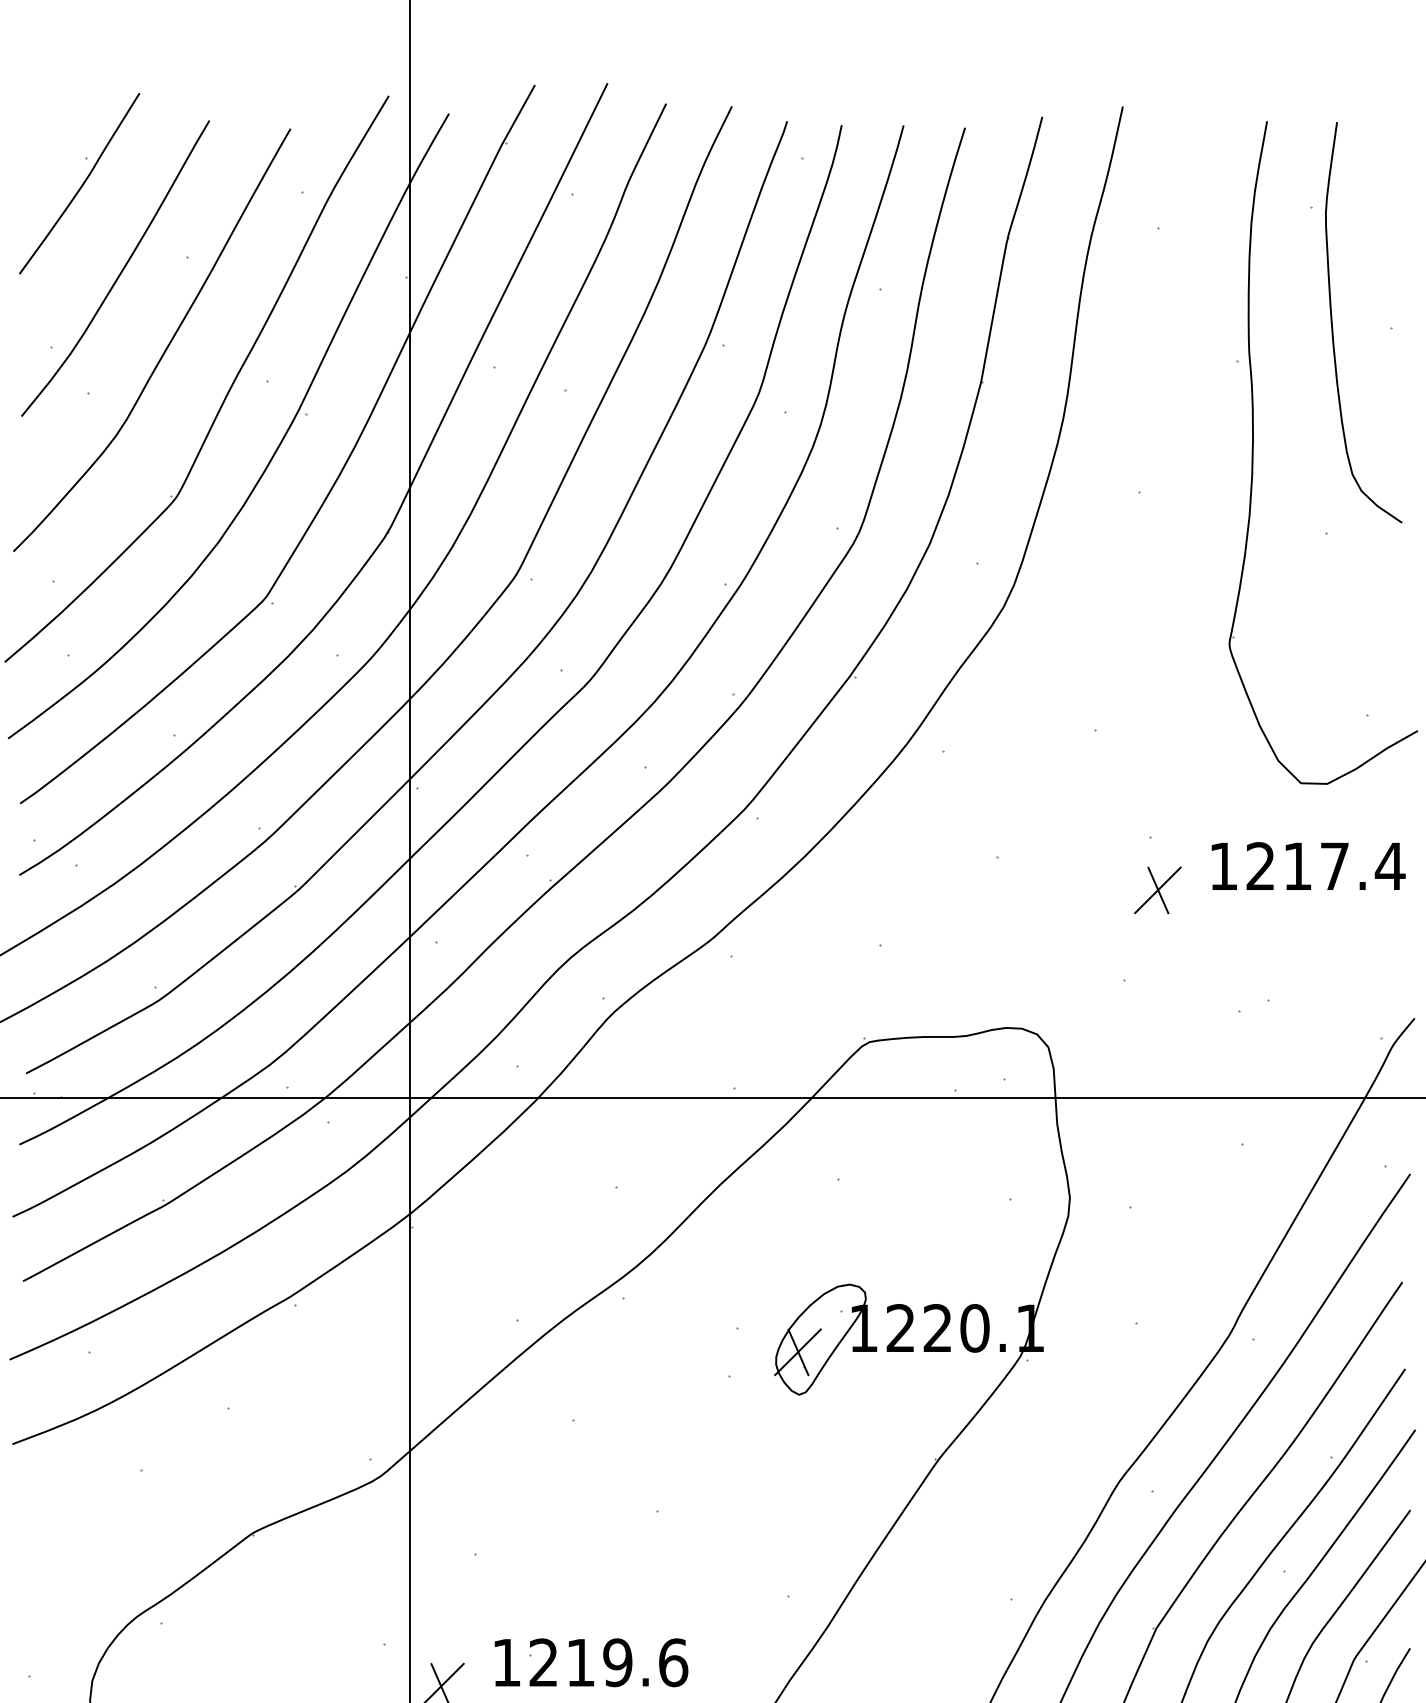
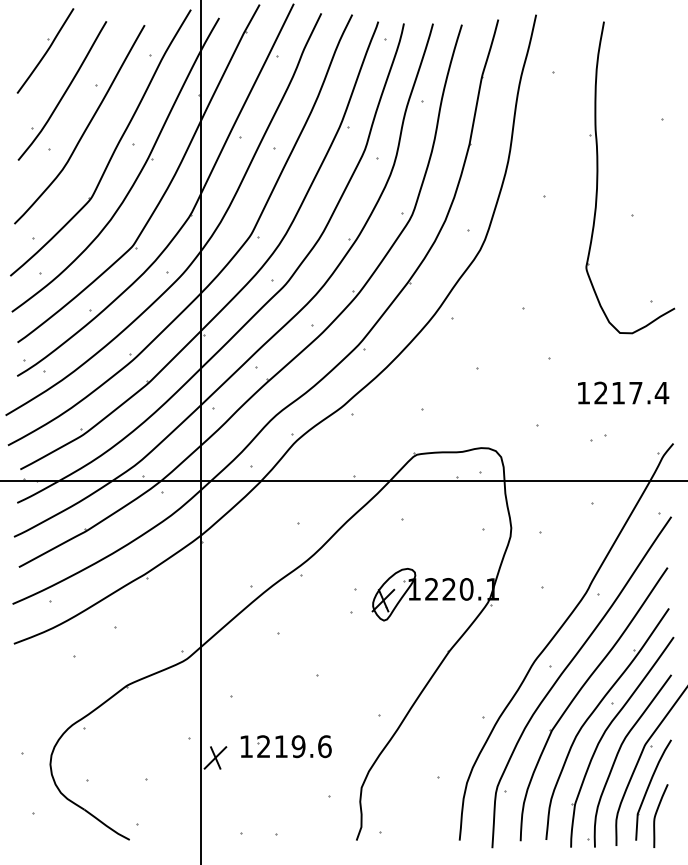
part: (1333, 322) -> (635, 116), removed
part: (1308, 865) -> (623, 392), moved
part: (1157, 890) -> (552, 383), removed

